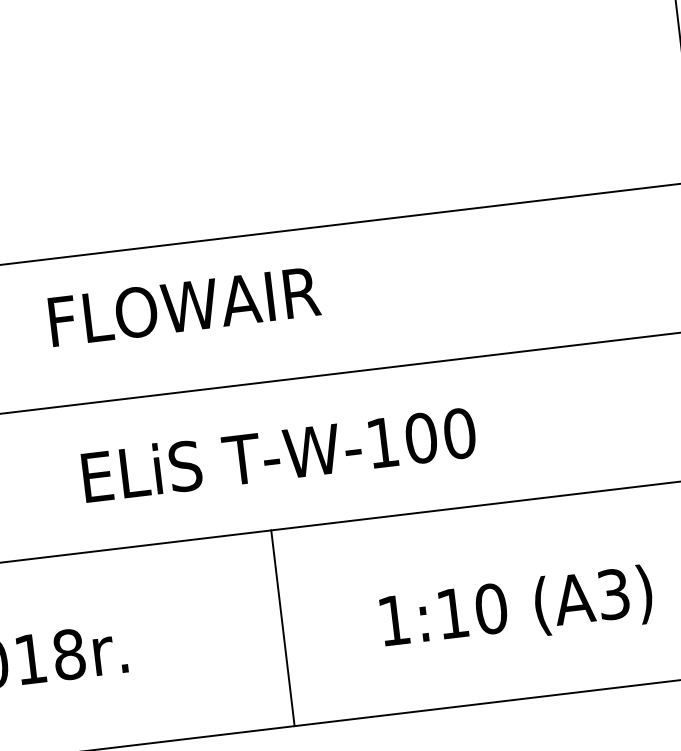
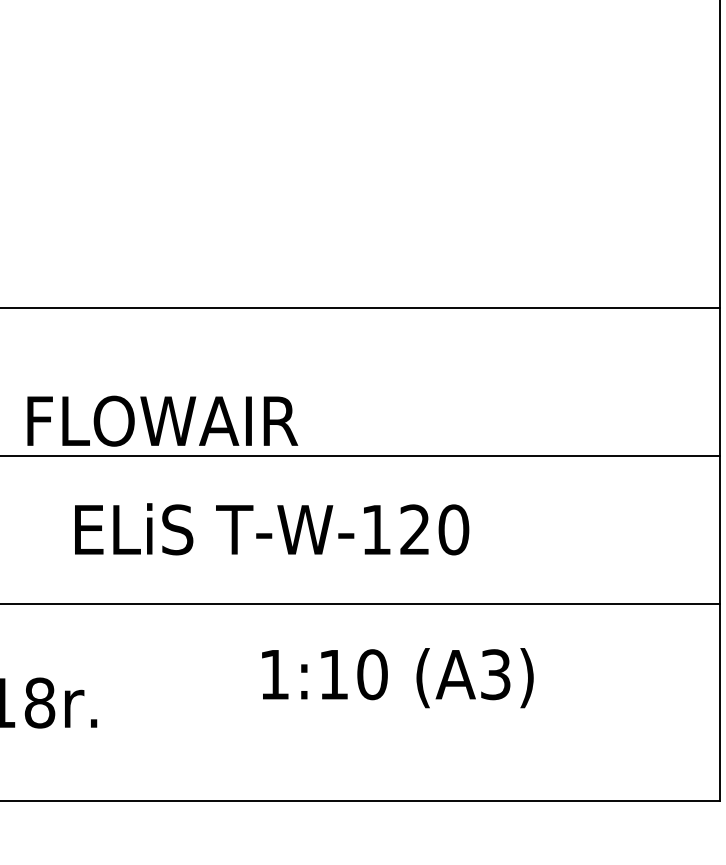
text: (184, 306) -> (162, 420), moved
text: (421, 437) -> (415, 529), T-W-100 -> T-W-120
text: (516, 609) -> (397, 678), moved
line: (283, 627) -> (255, 701), removed

